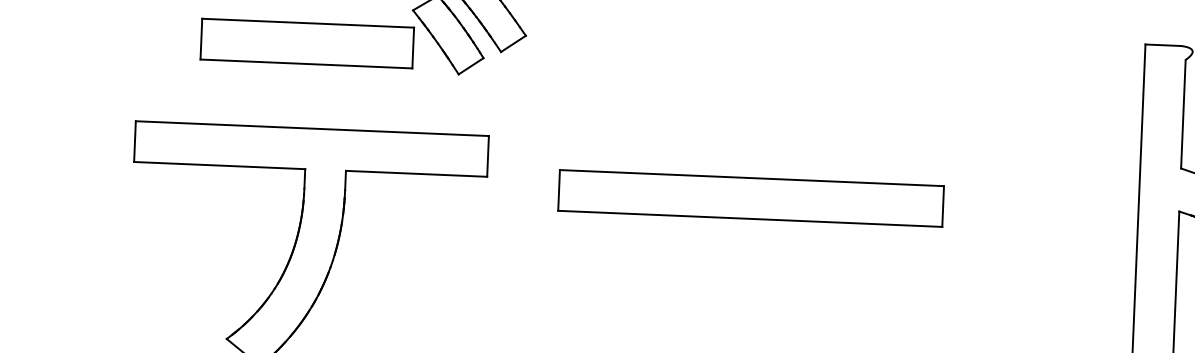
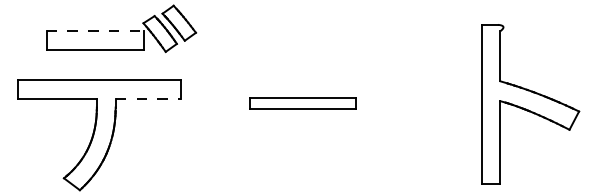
line: (308, 23) -> (95, 31), solid -> dashed
line: (417, 173) -> (148, 98), solid -> dashed
part: (750, 198) -> (302, 103), size x0.6

